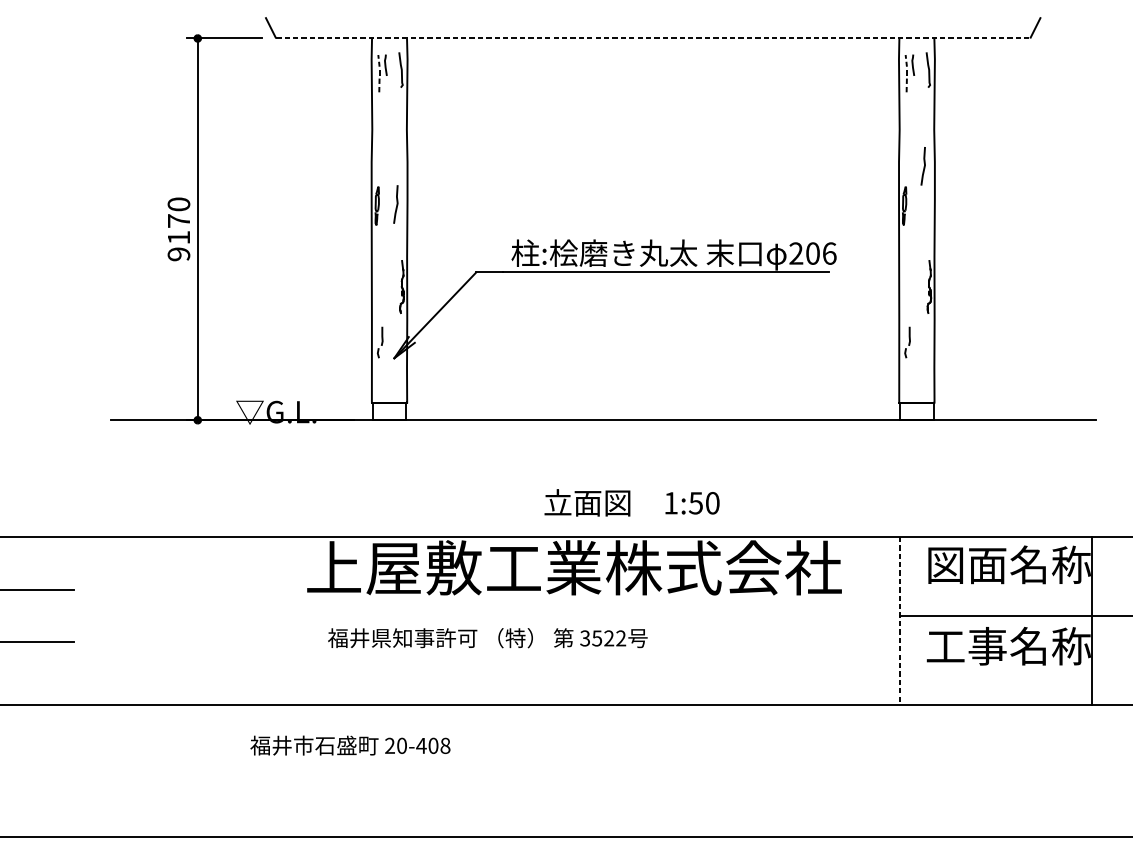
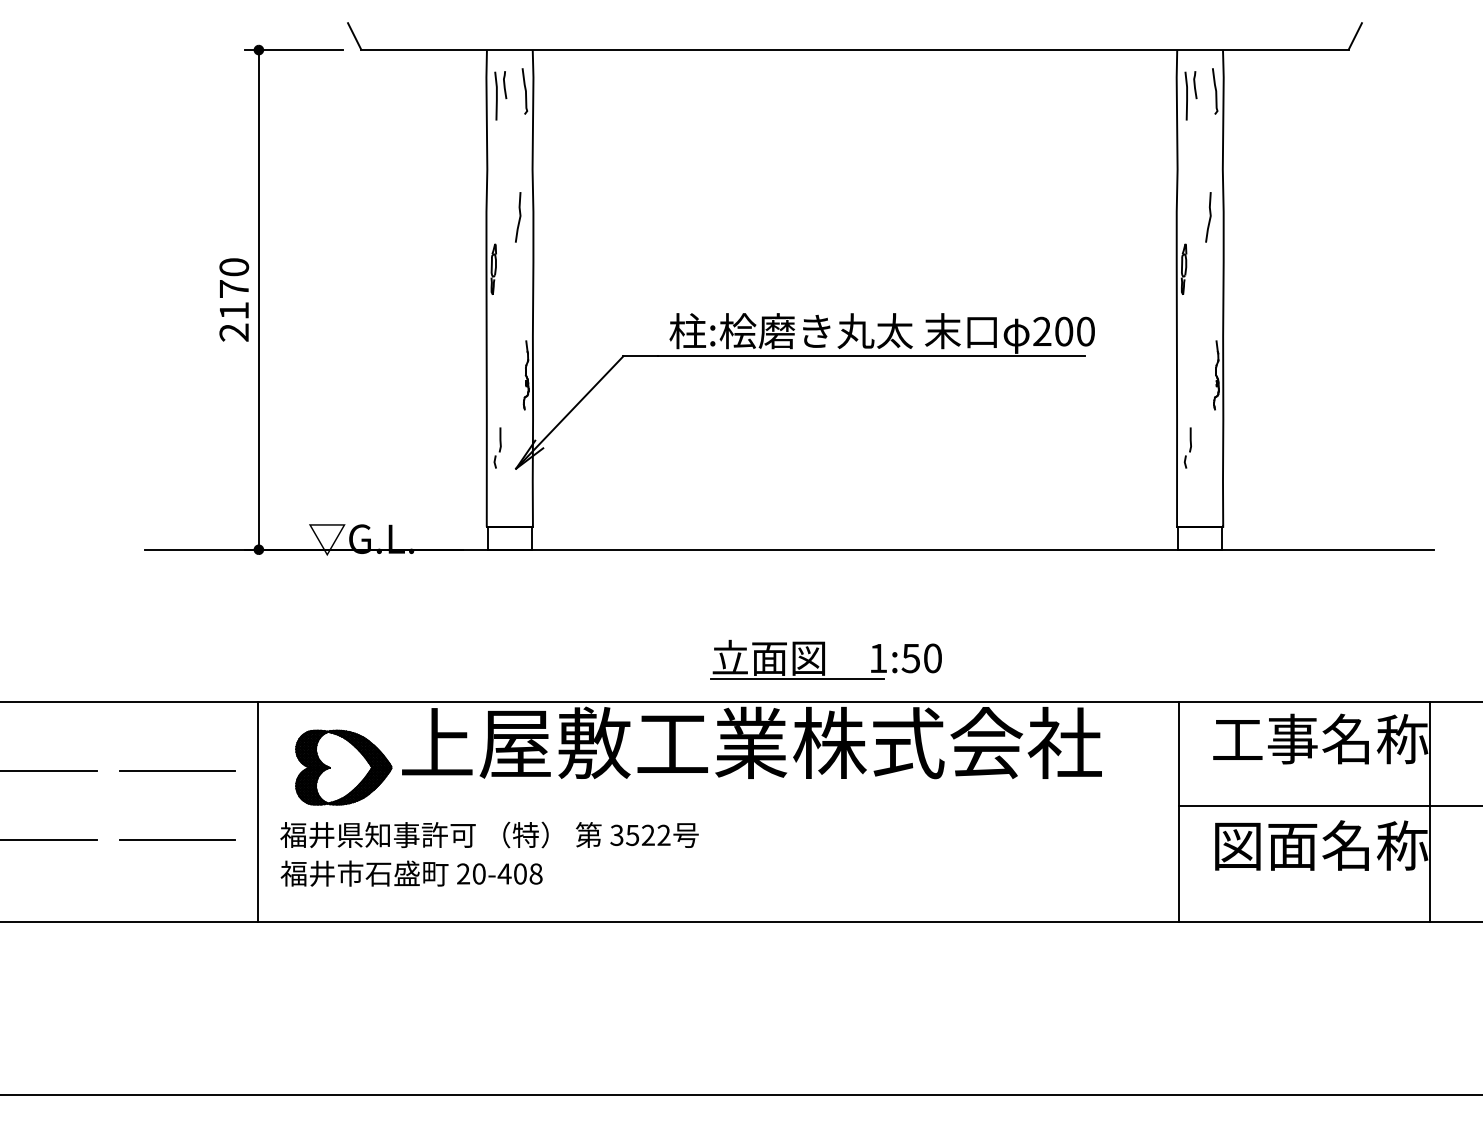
line: (652, 38) -> (854, 50), dashed -> solid
line: (379, 73) -> (496, 95), dashed -> solid
line: (907, 73) -> (1187, 95), dashed -> solid
line: (396, 204) -> (519, 217), moved
text: (830, 253) -> (1086, 331), 206 -> 200
text: (179, 254) -> (234, 332), 9170 -> 2170
line: (609, 518) -> (797, 678), added
text: (966, 564) -> (1265, 738), 図面名称 -> 工事名称
part: (262, 586) -> (343, 767), added
line: (135, 589) -> (177, 771), added
line: (197, 620) -> (258, 812), added
line: (900, 620) -> (1178, 812), dashed -> solid
text: (487, 637) -> (489, 834), moved
line: (135, 642) -> (177, 840), added
text: (966, 646) -> (1265, 845), 工事名称 -> 図面名称
text: (350, 745) -> (411, 873), moved

